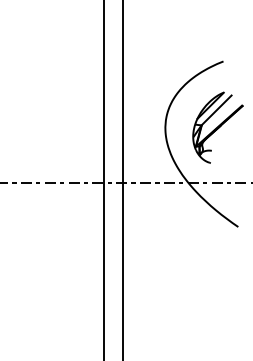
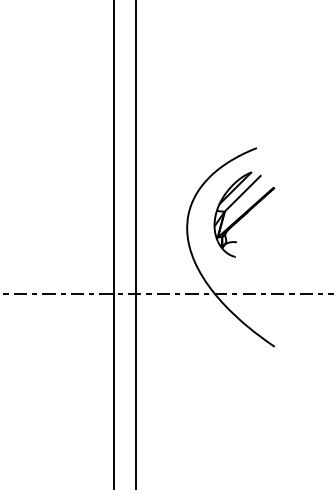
part: (218, 127) -> (244, 214), moved

